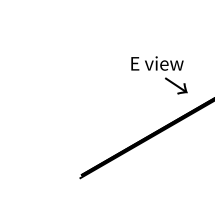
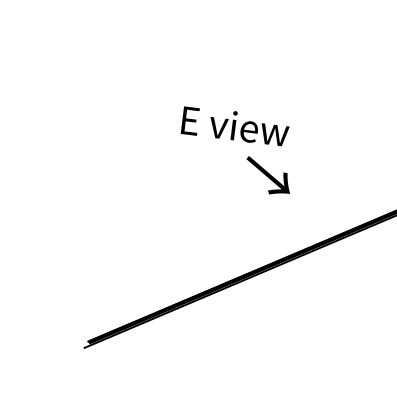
text: (159, 75) -> (236, 150), moved

